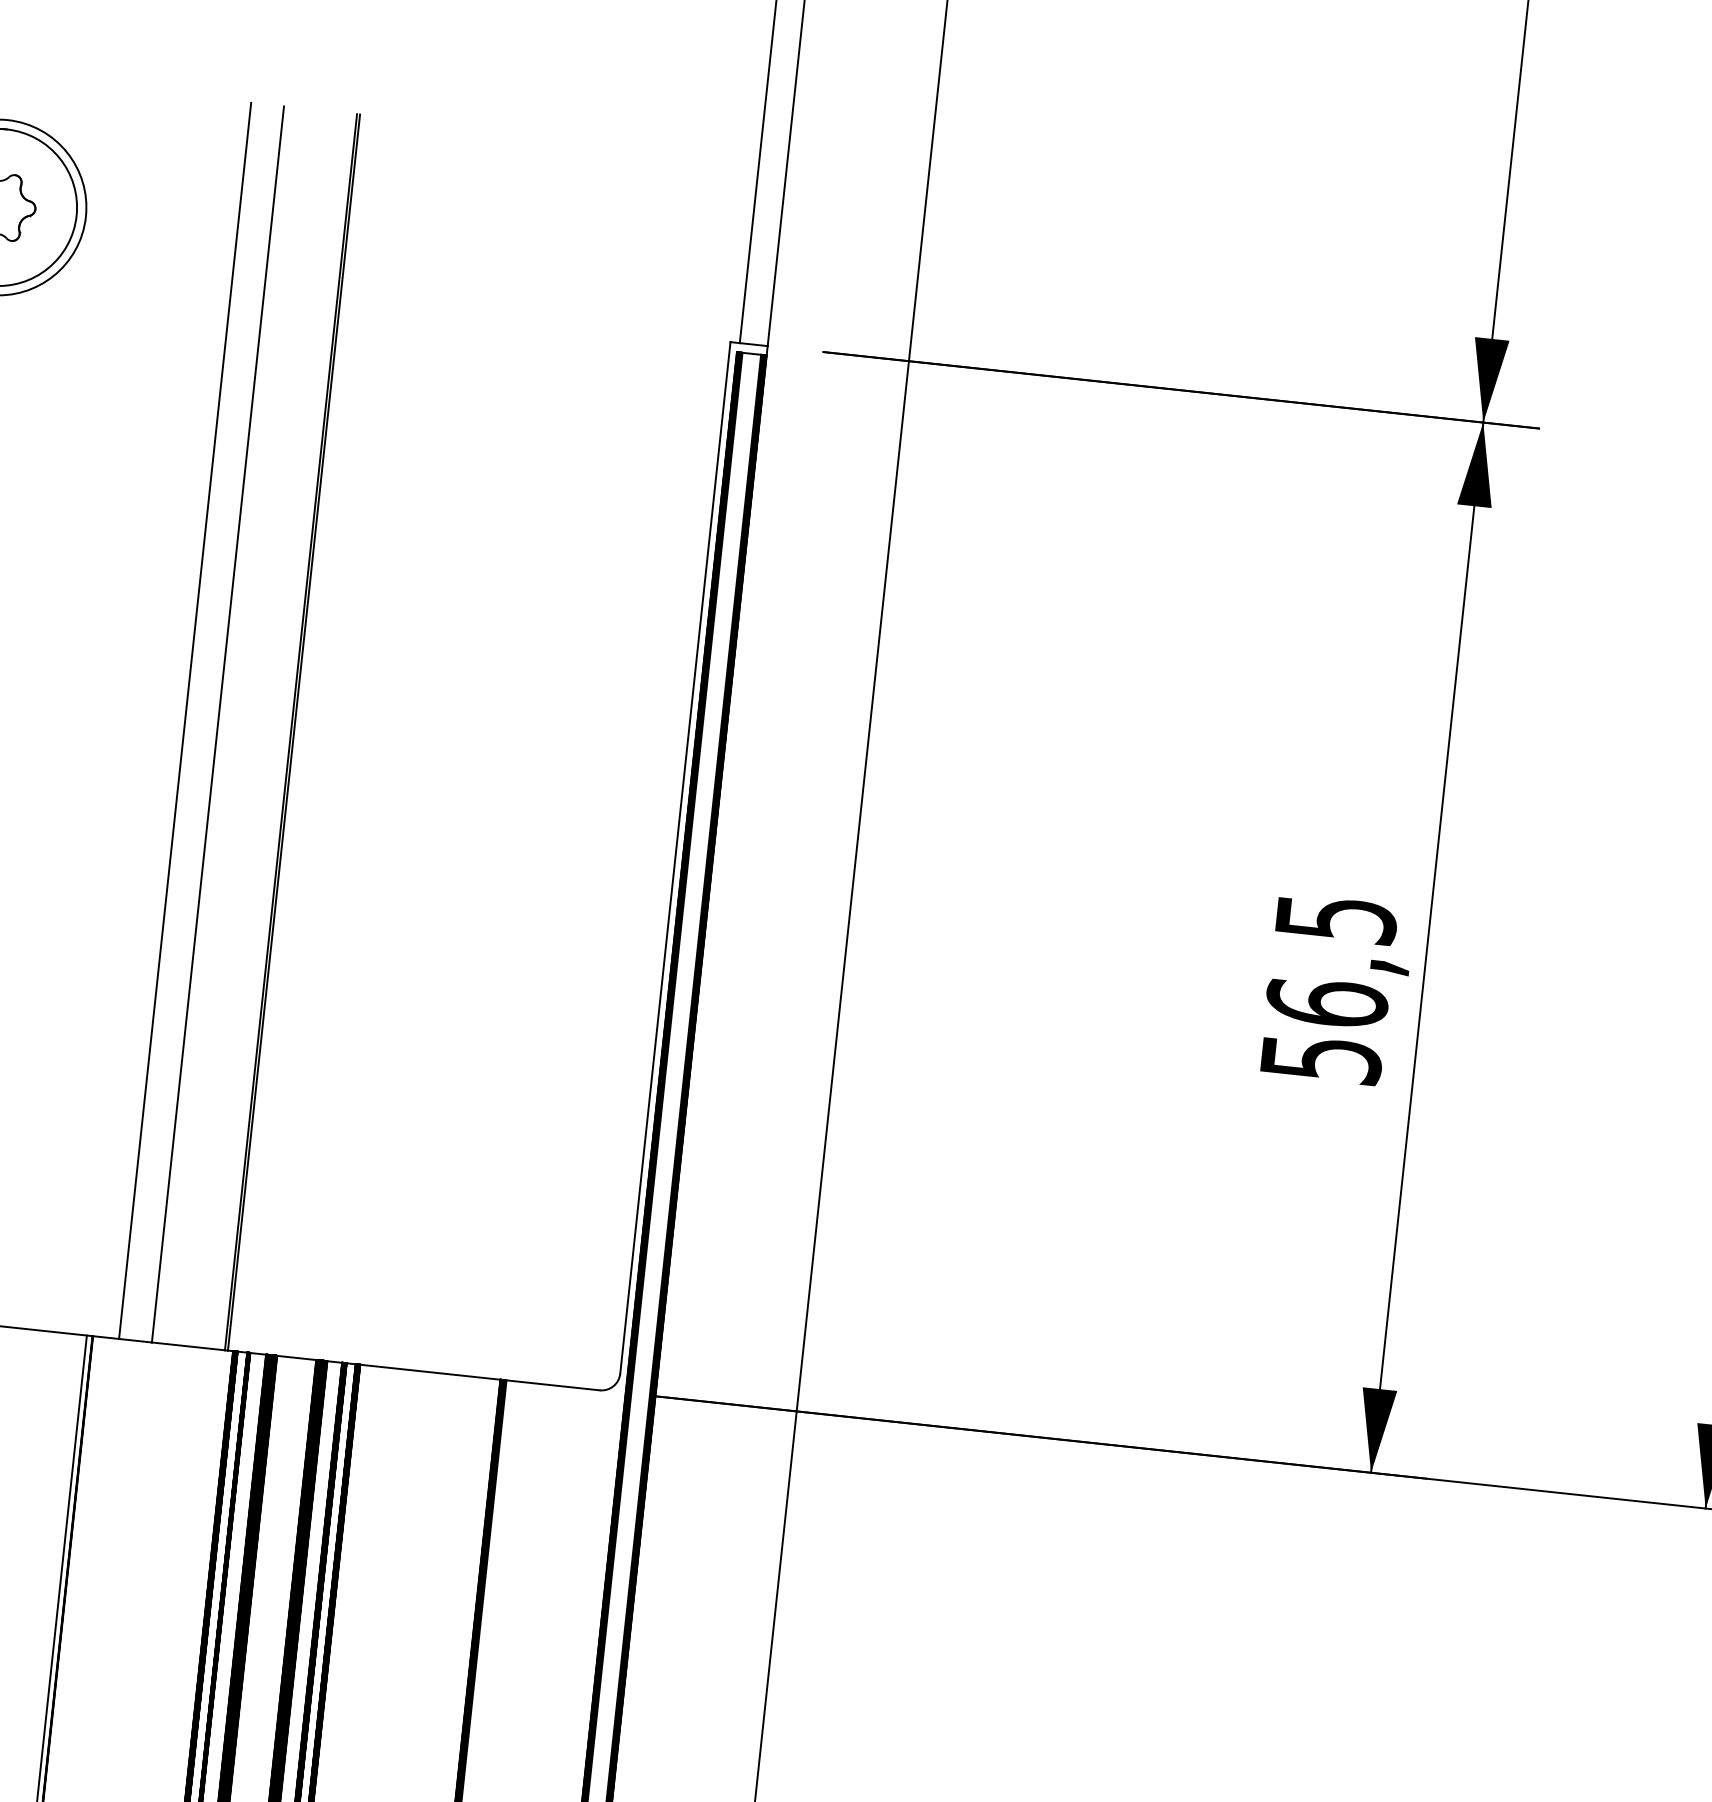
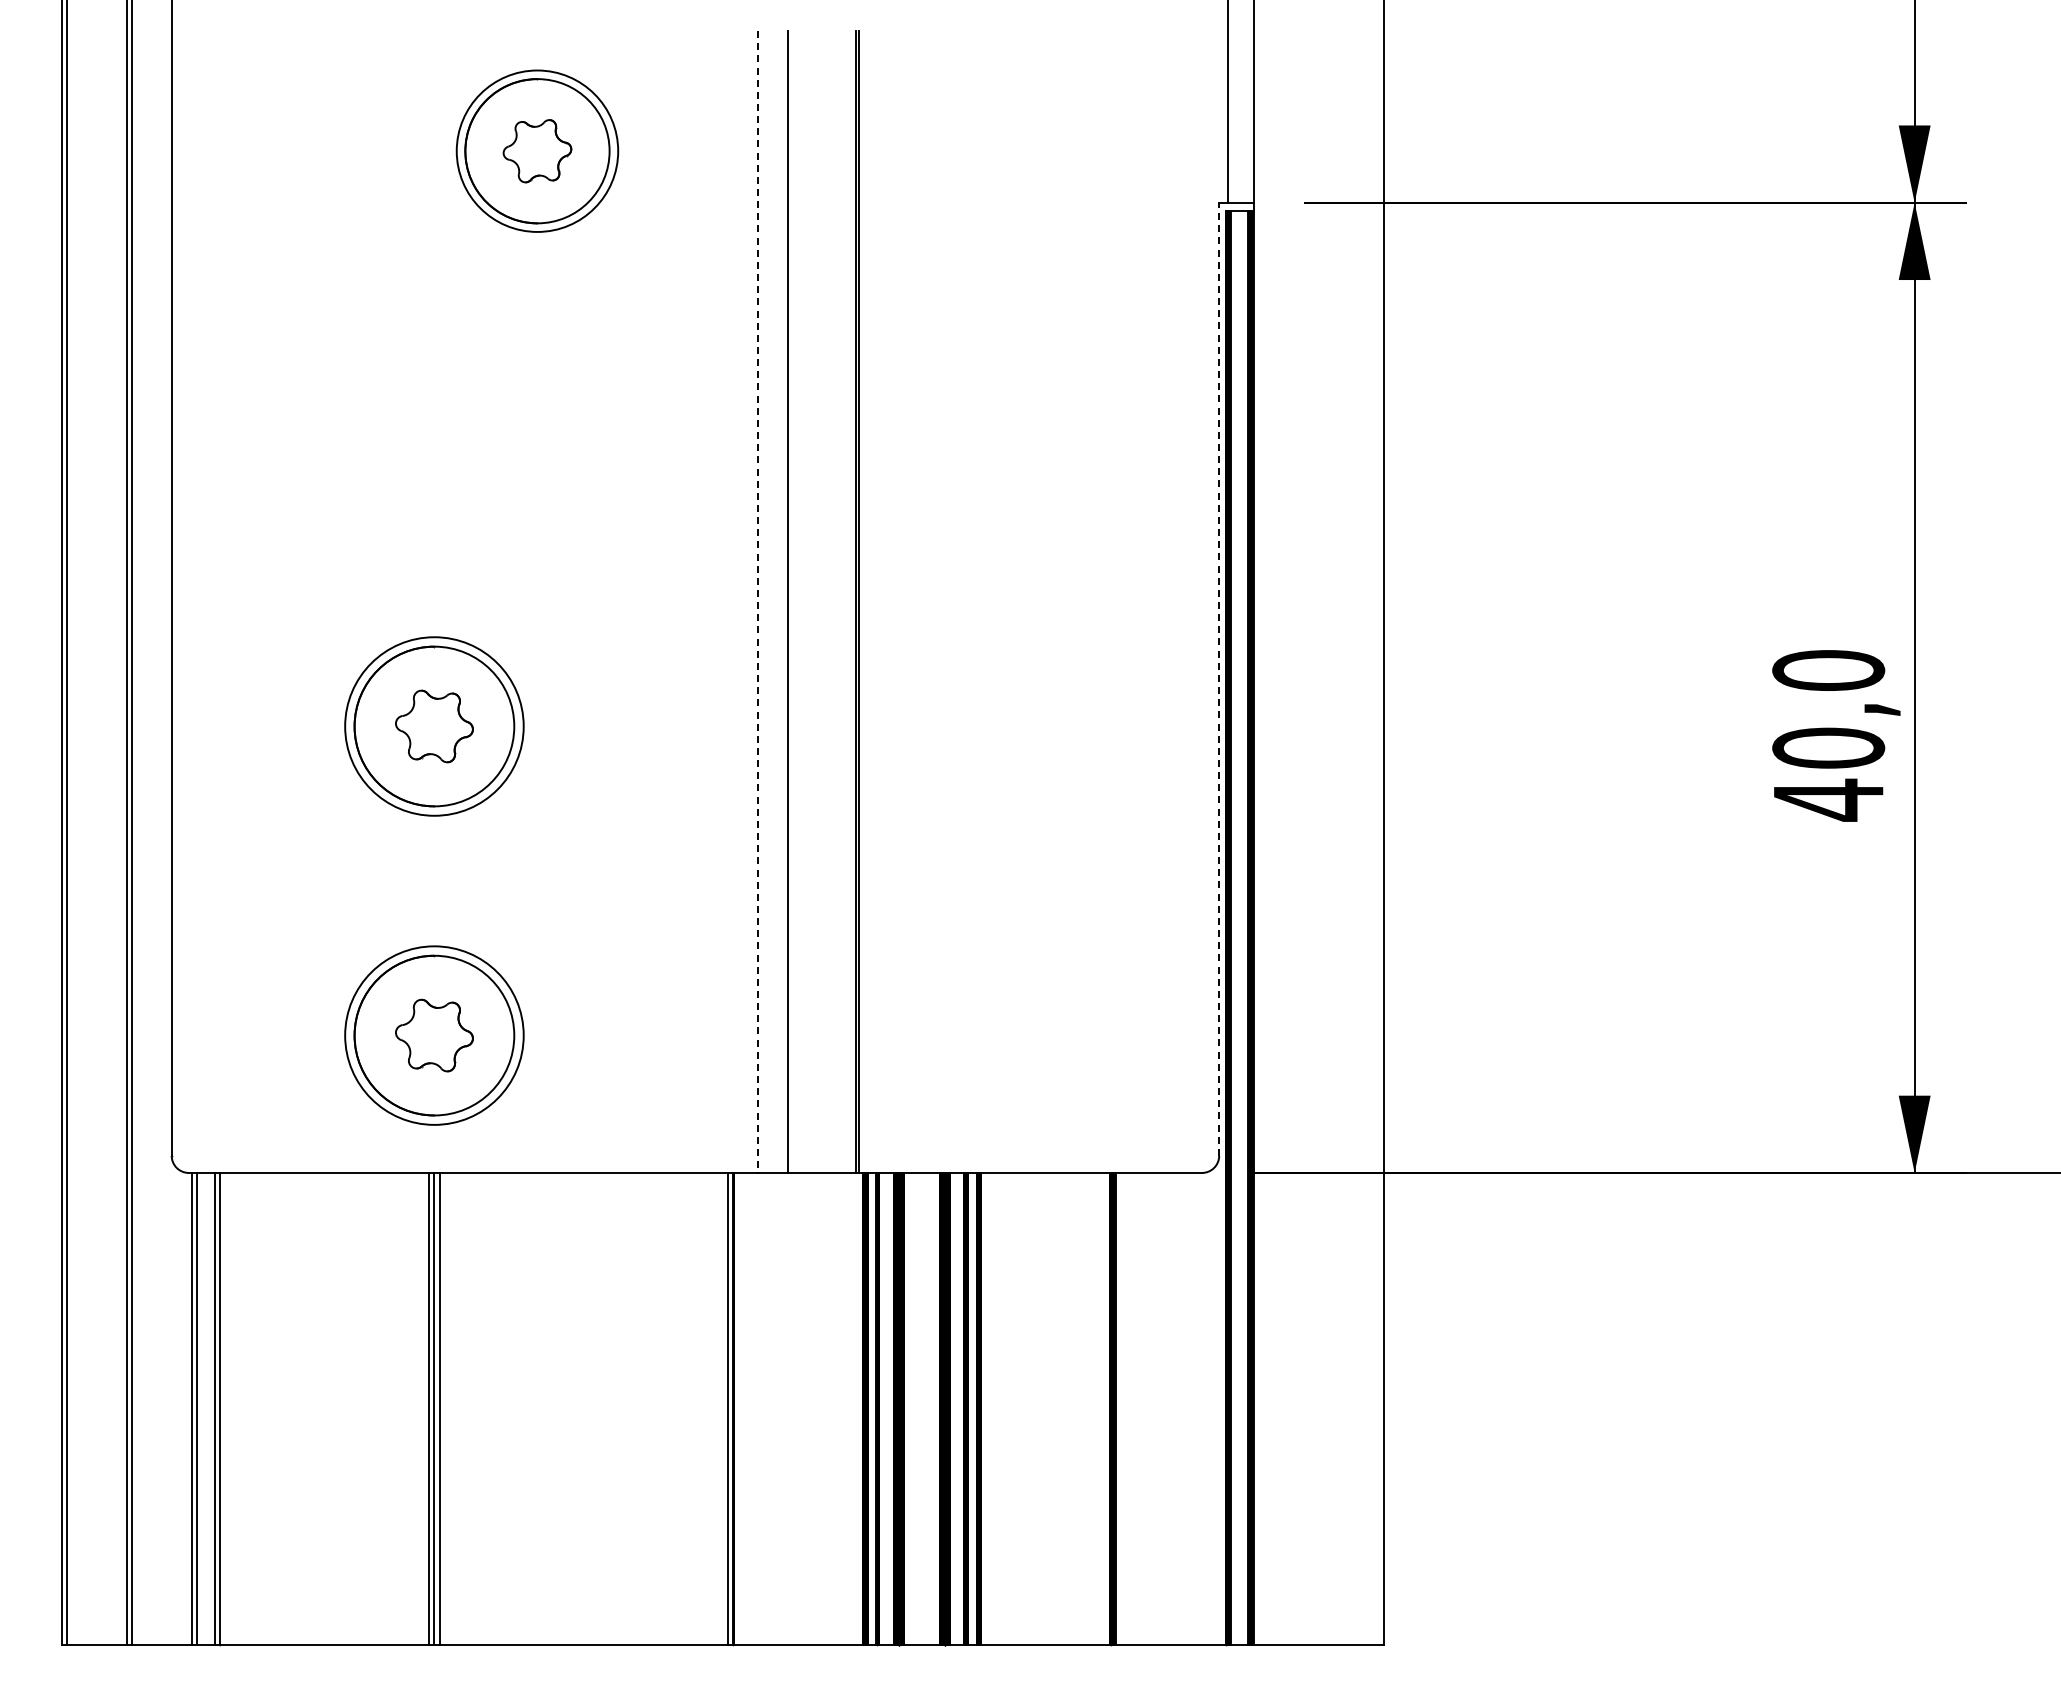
line: (185, 721) -> (758, 602), solid -> dashed
line: (675, 858) -> (1219, 679), solid -> dashed
text: (1328, 989) -> (1828, 735), 56,5 -> 40,0

